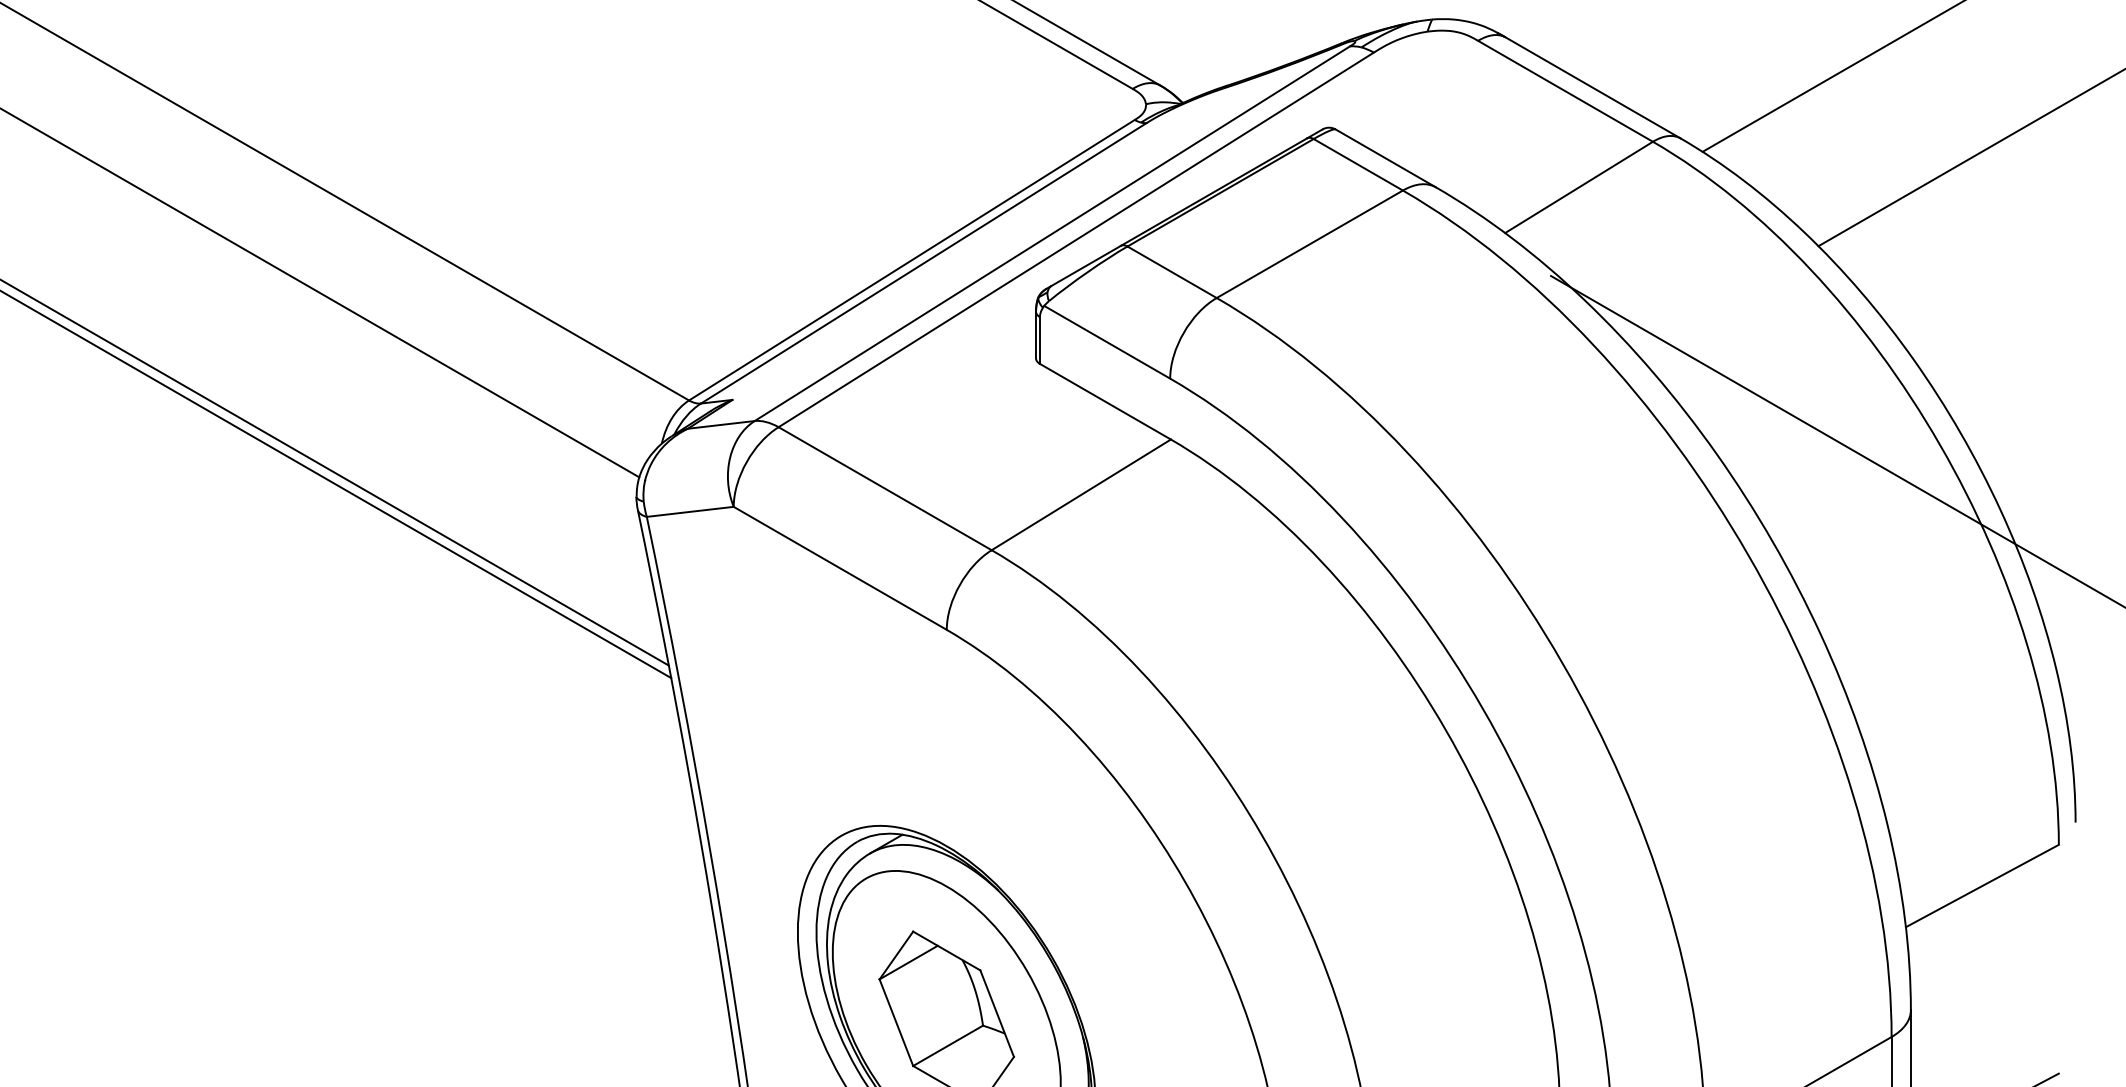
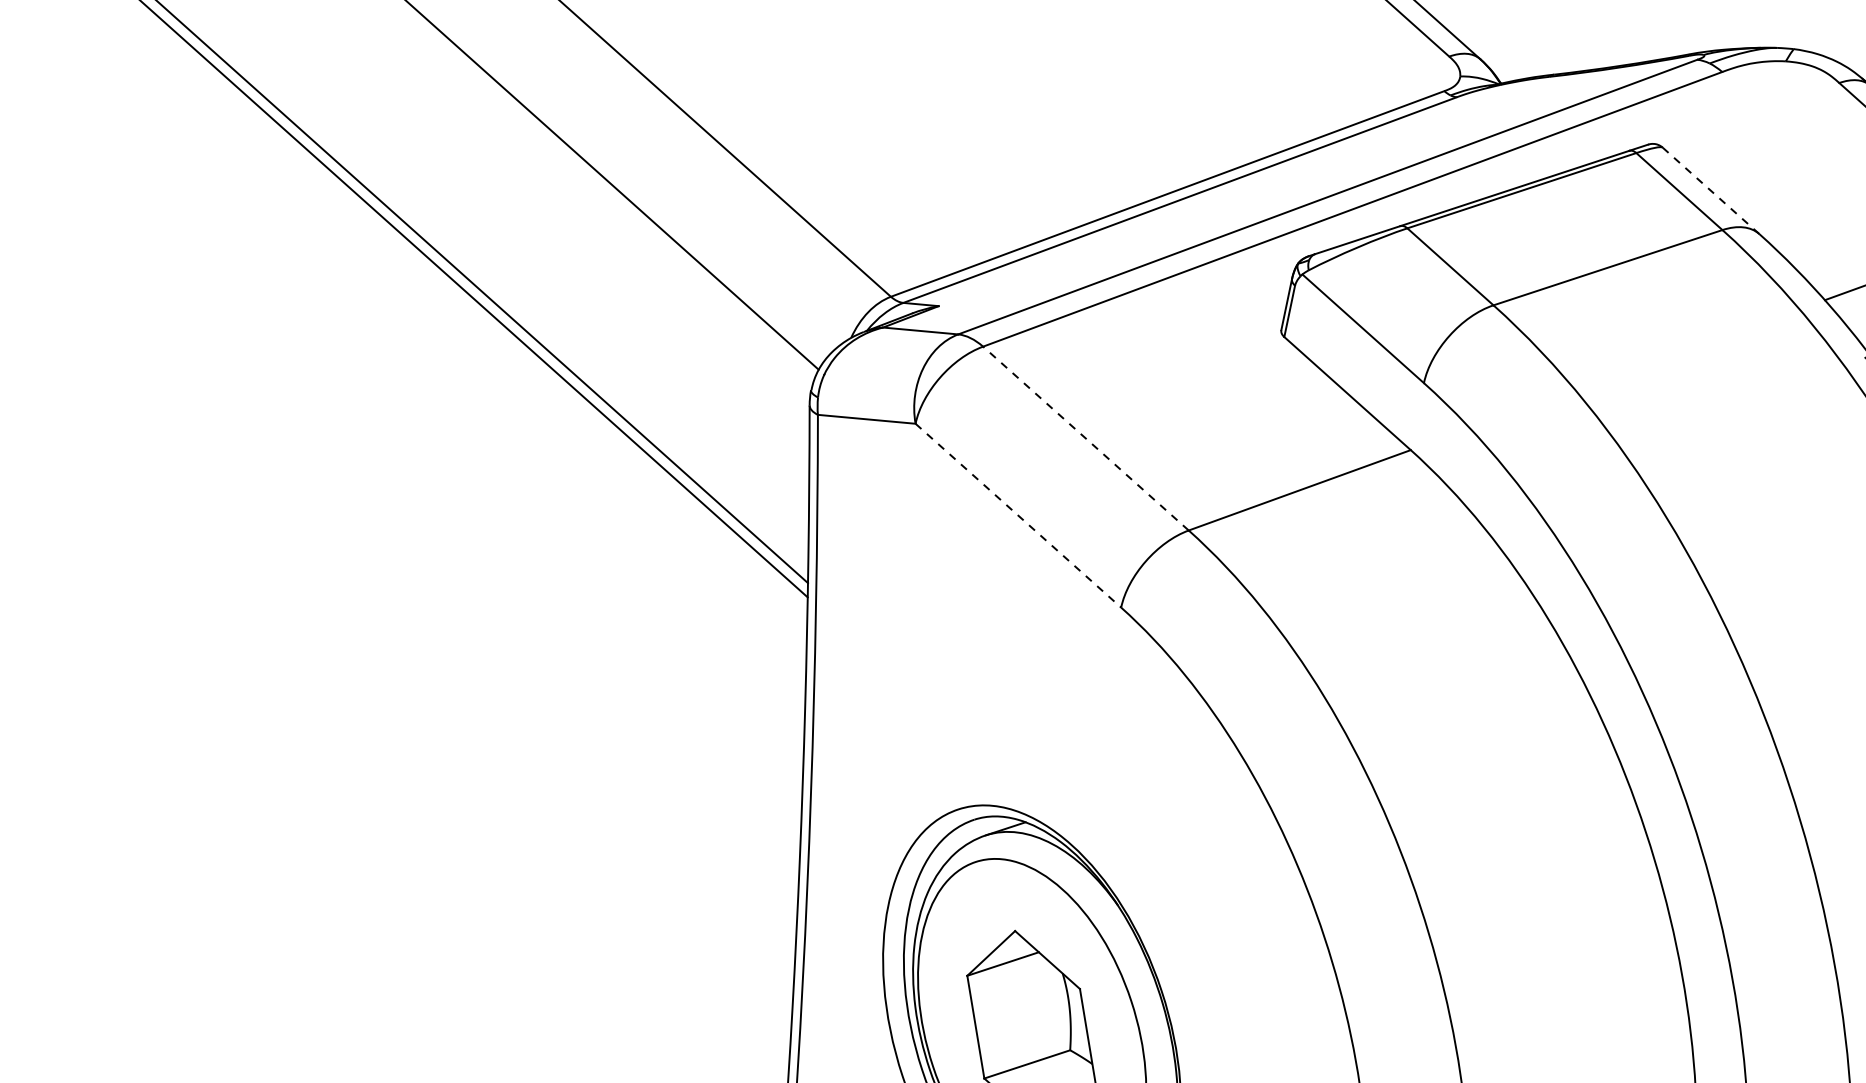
line: (1385, 158) -> (1710, 190), solid -> dashed
line: (884, 488) -> (1085, 438), solid -> dashed
line: (840, 568) -> (1018, 515), solid -> dashed

